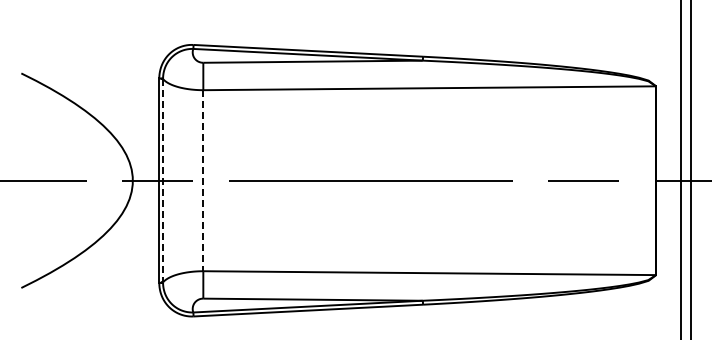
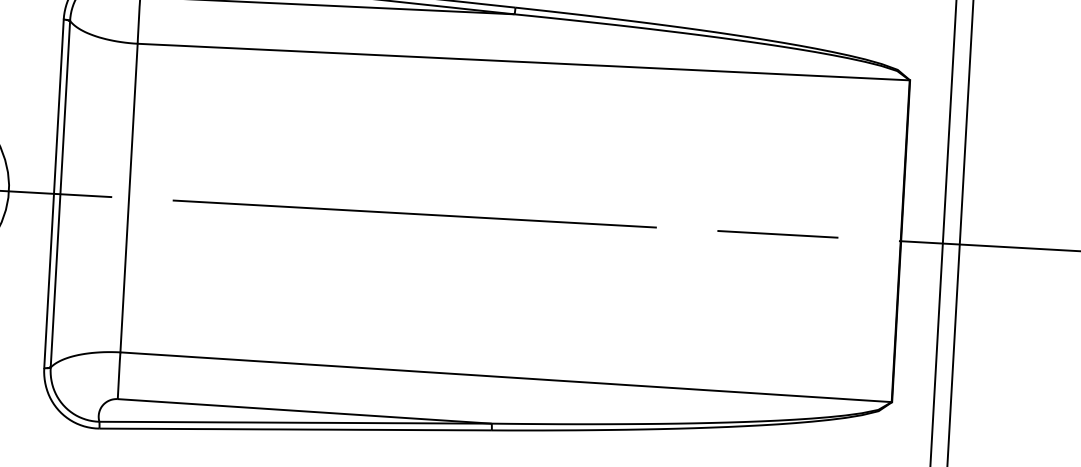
line: (163, 180) -> (61, 193), dashed -> solid
line: (203, 180) -> (129, 197), dashed -> solid

